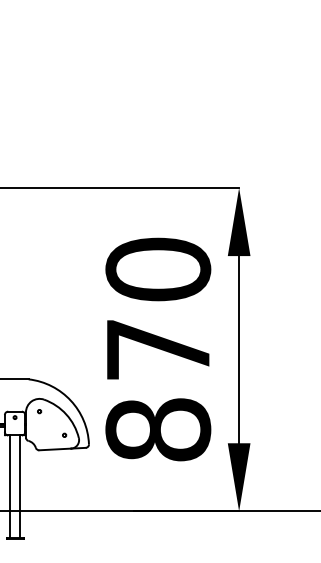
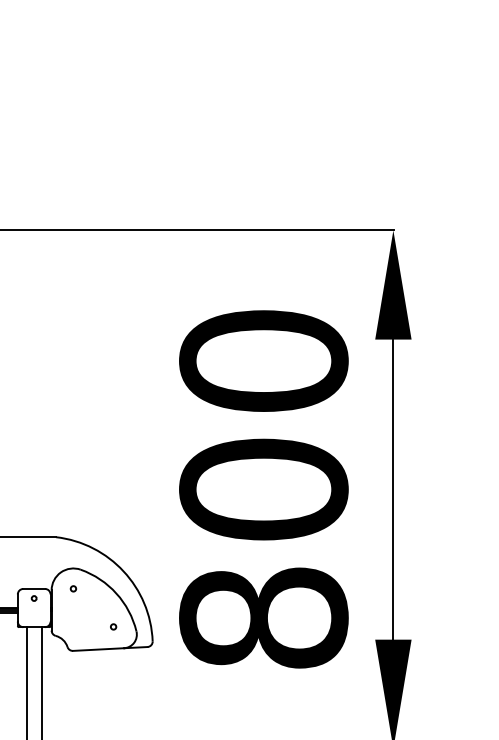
text: (158, 349) -> (264, 489), 870 -> 800

